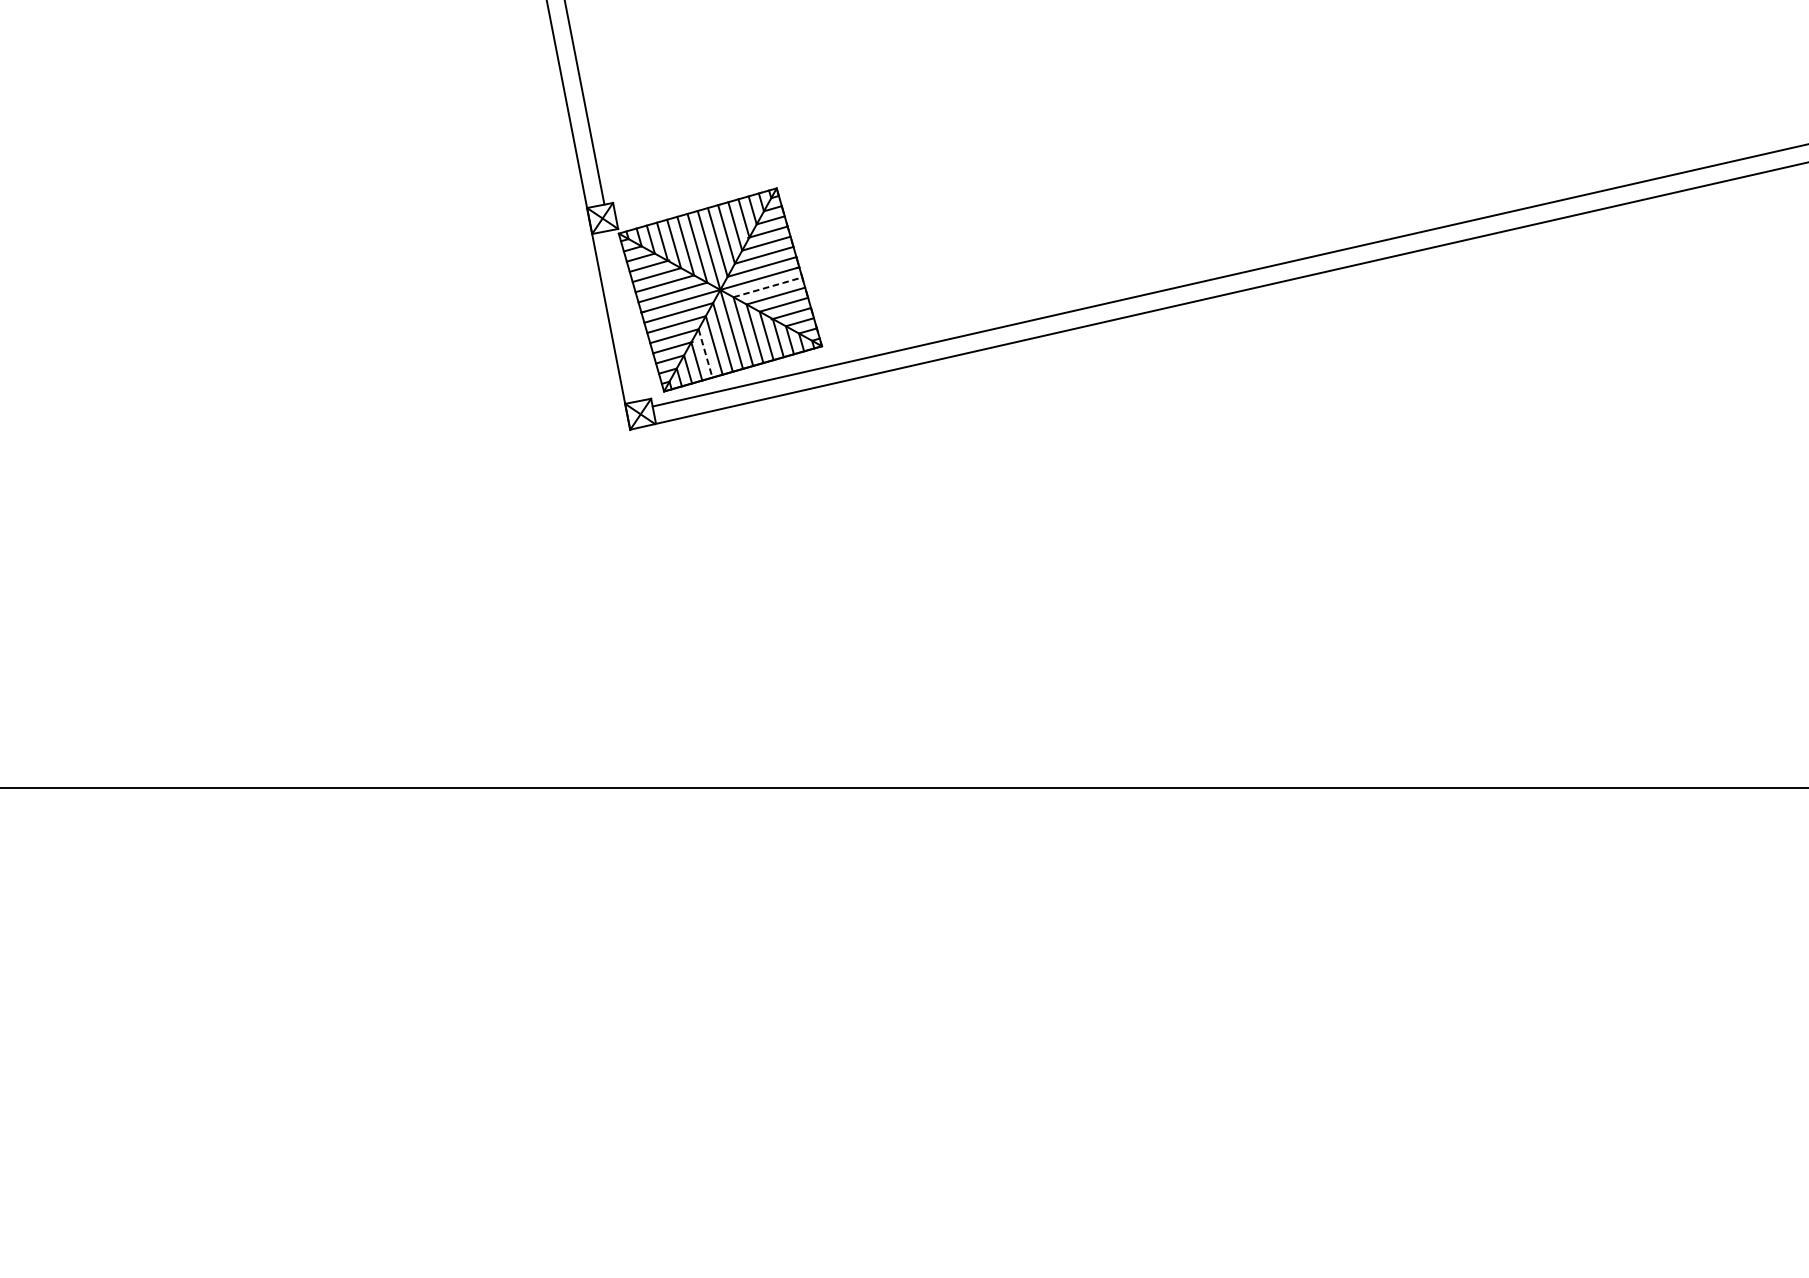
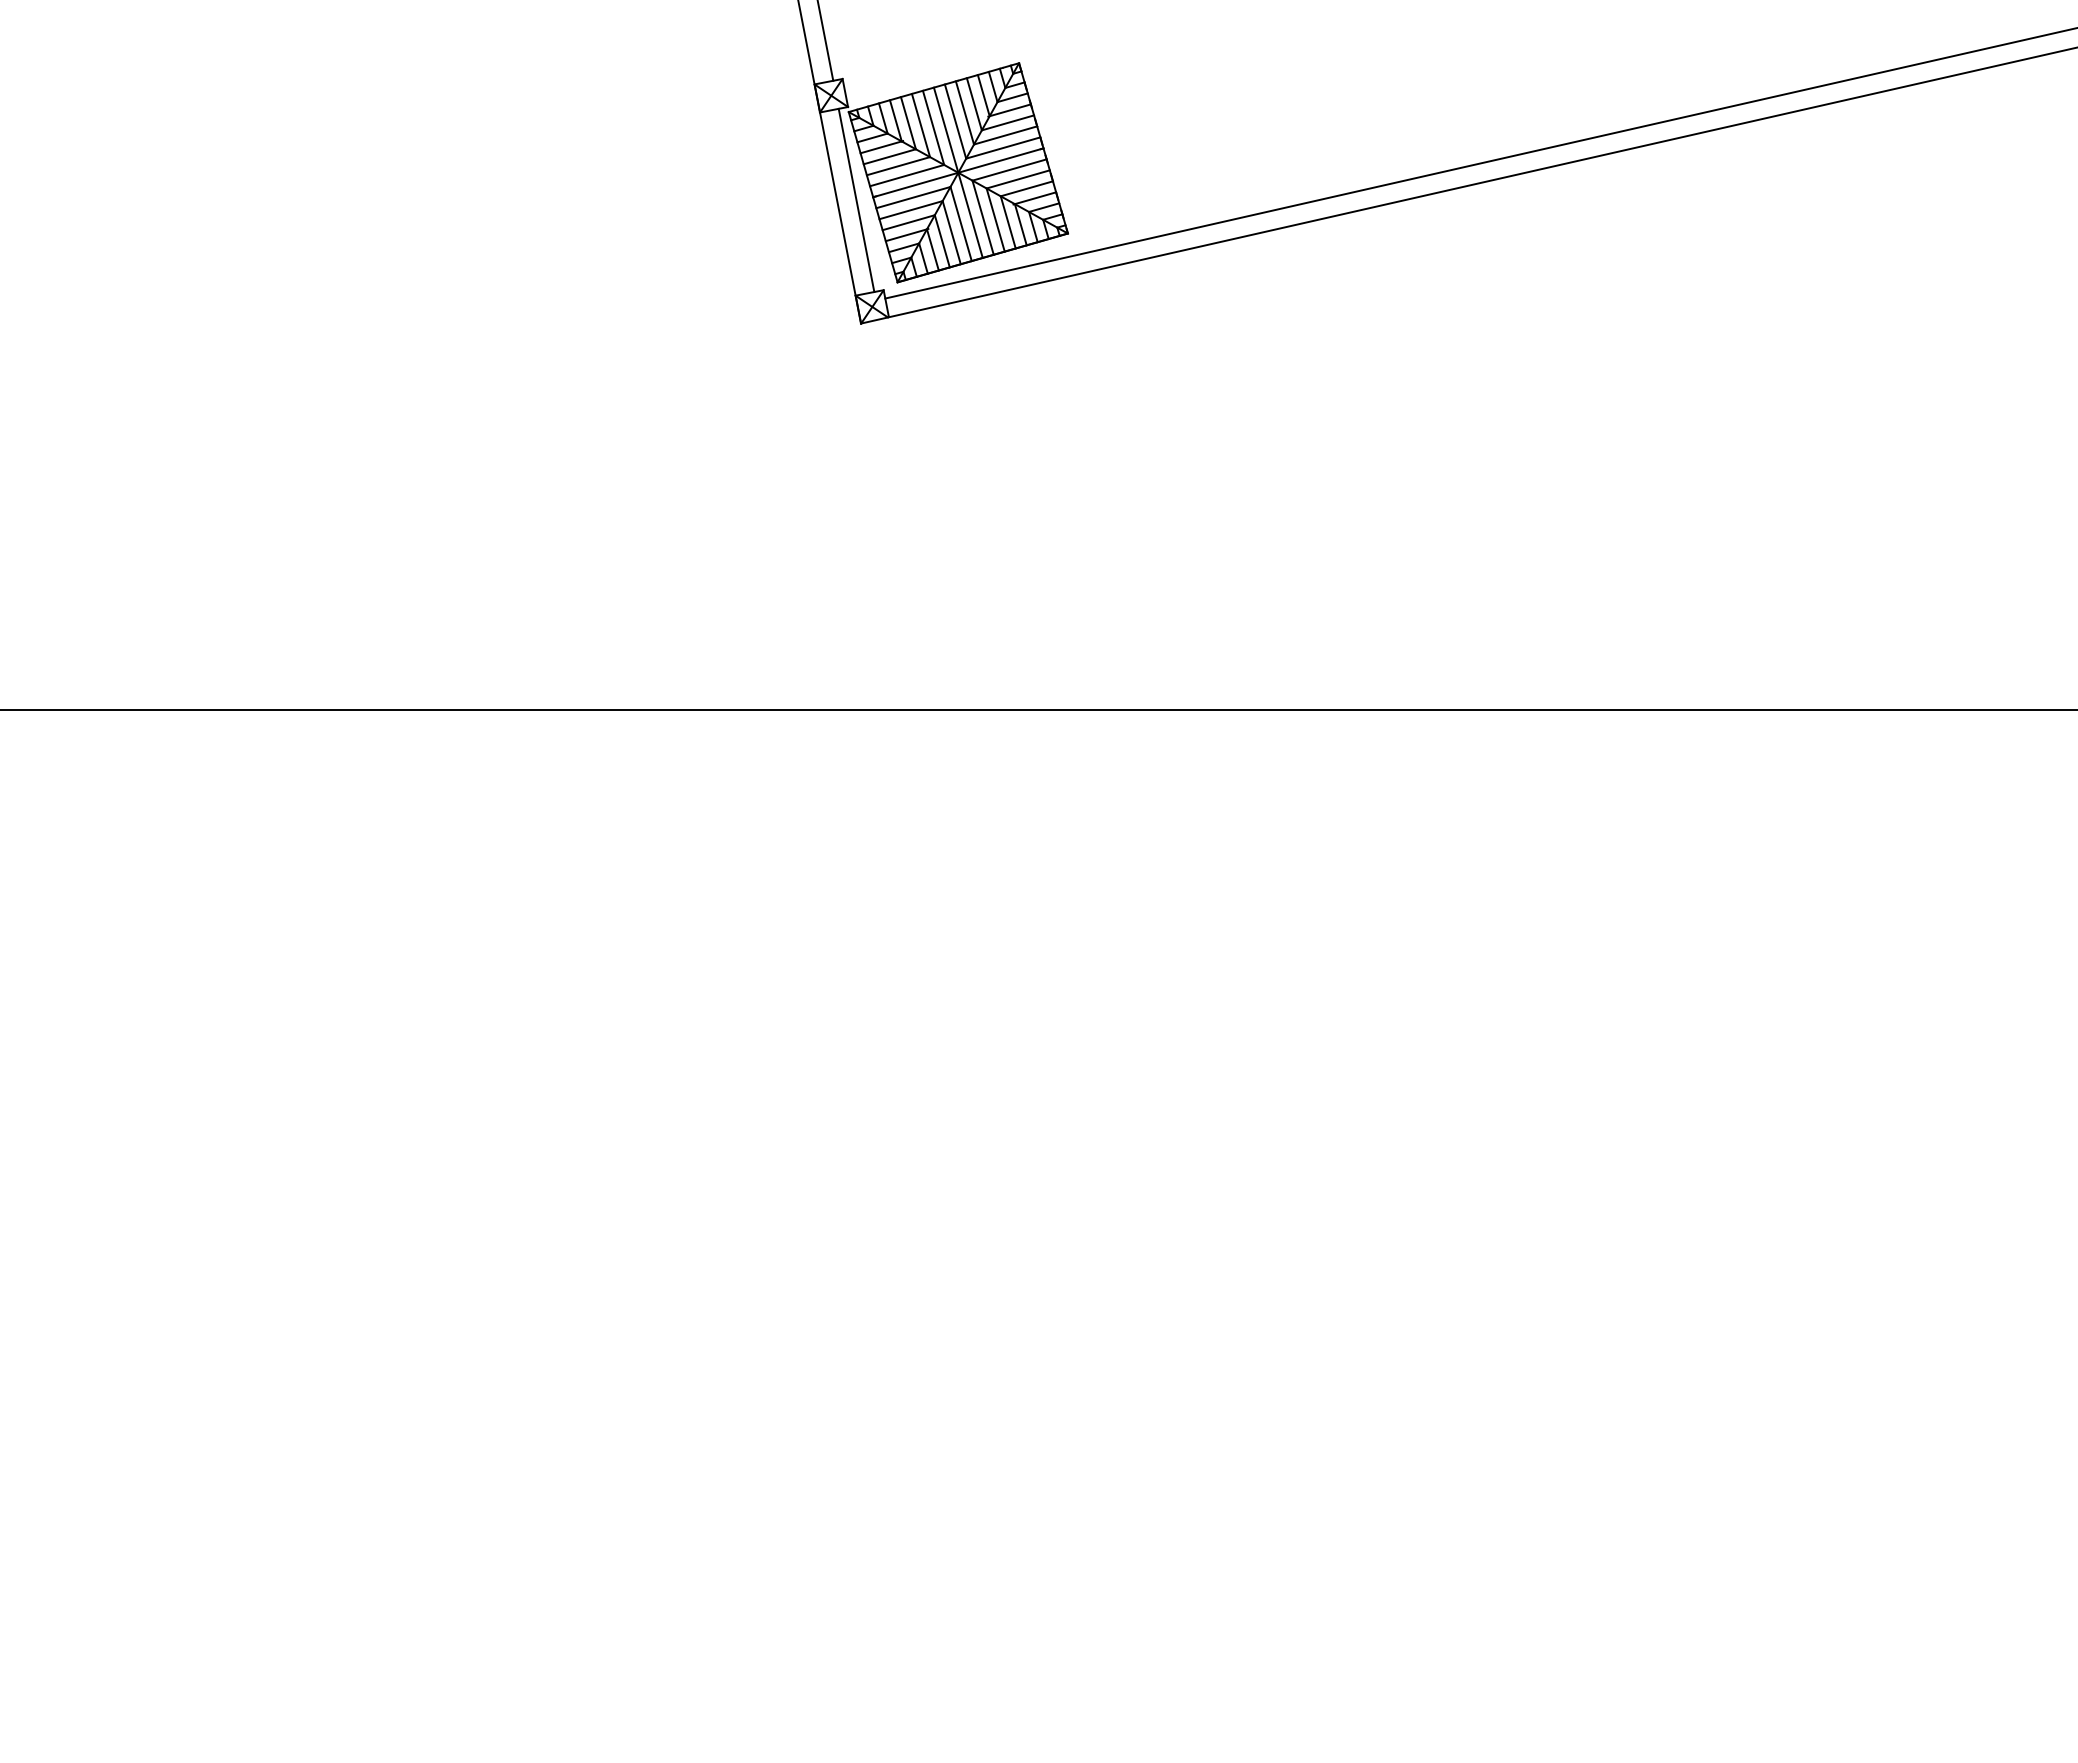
line: (767, 287) -> (1009, 170), dashed -> solid
line: (625, 315) -> (856, 200), added
line: (705, 353) -> (942, 241), dashed -> solid

